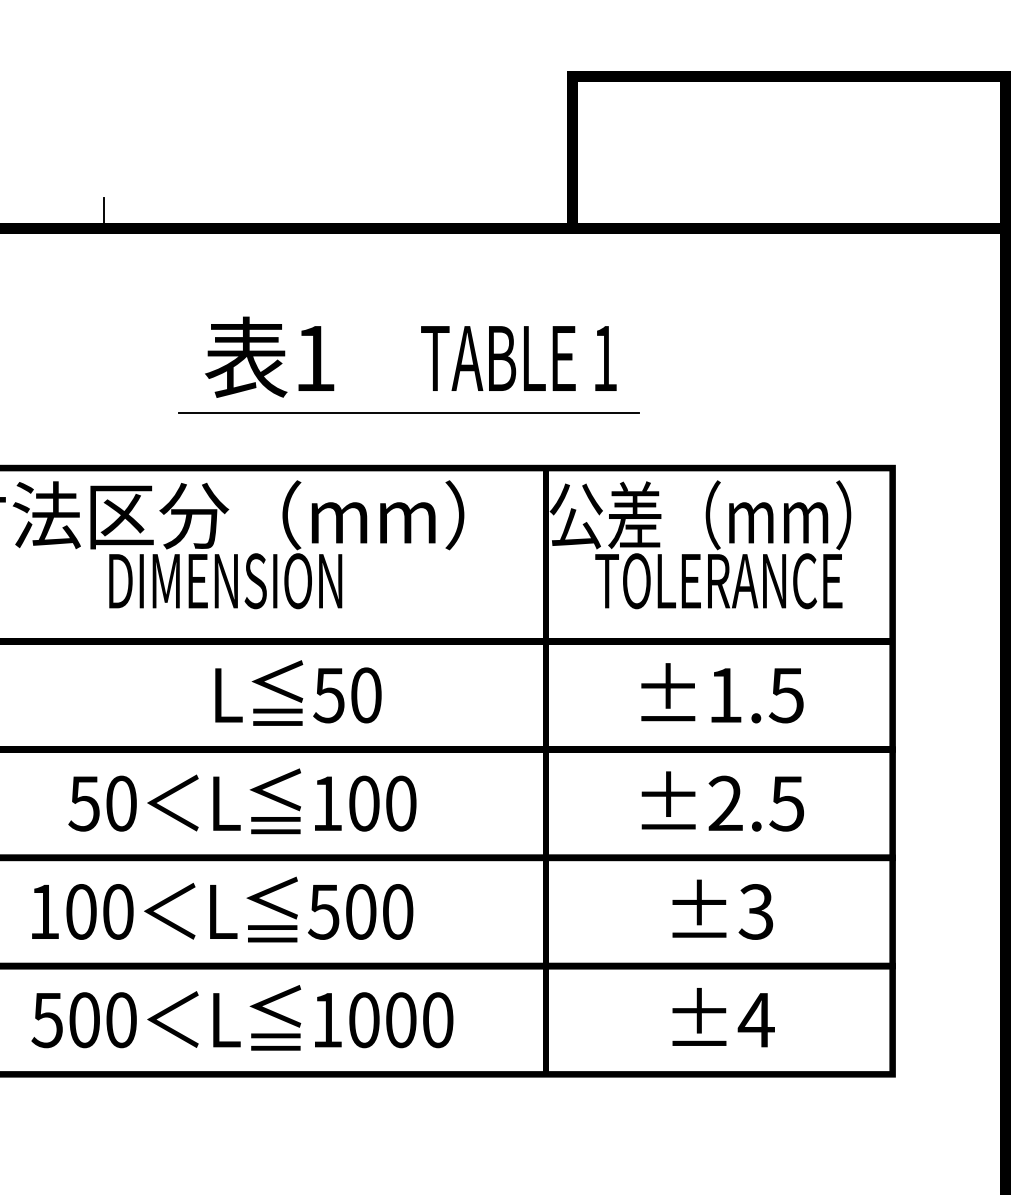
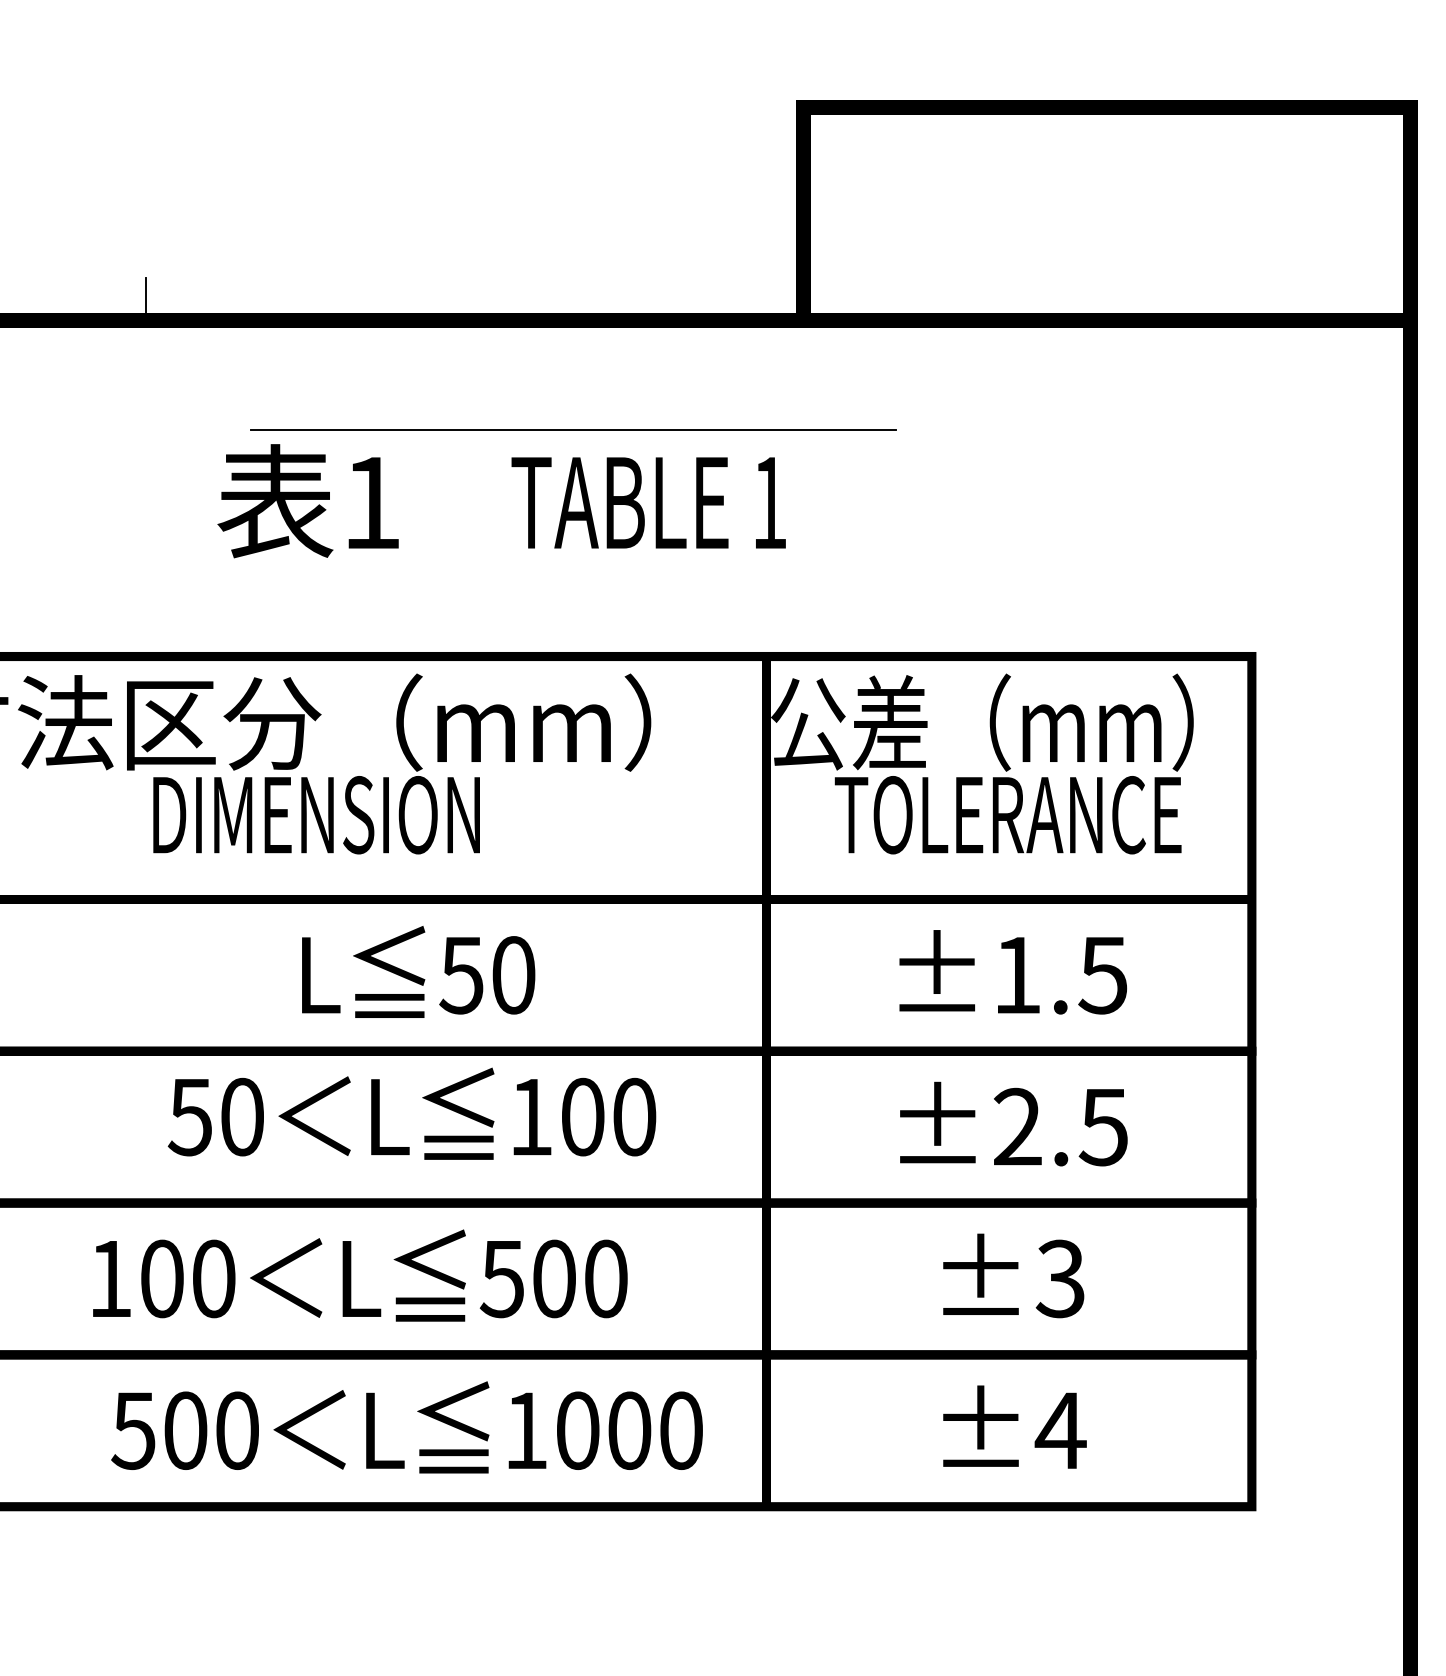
text: (269, 357) -> (307, 501), moved
text: (518, 358) -> (648, 502), moved
line: (408, 412) -> (573, 429), moved
text: (242, 801) -> (411, 1113), moved
text: (222, 909) -> (360, 1275), moved
text: (242, 1017) -> (406, 1427), moved

